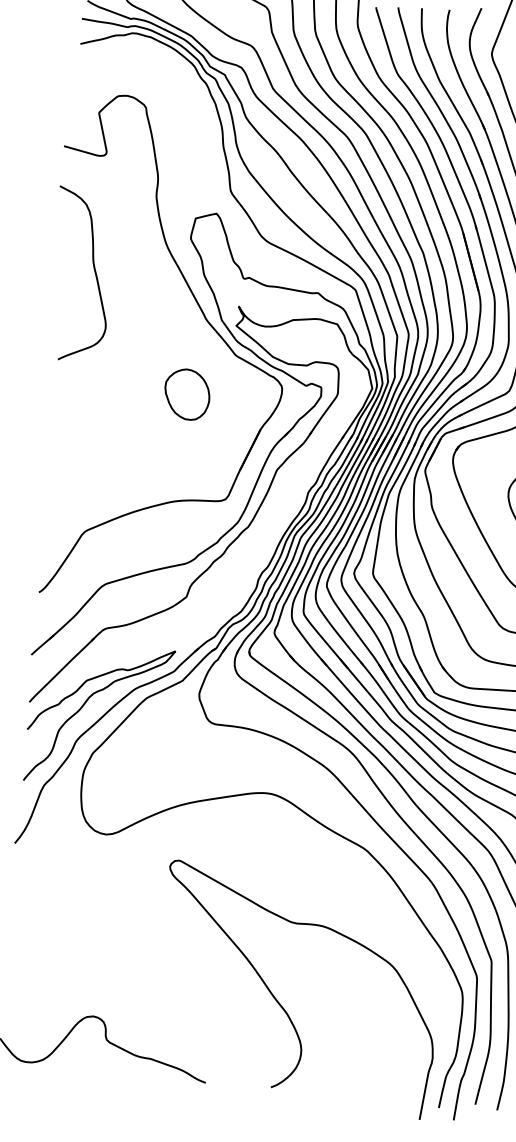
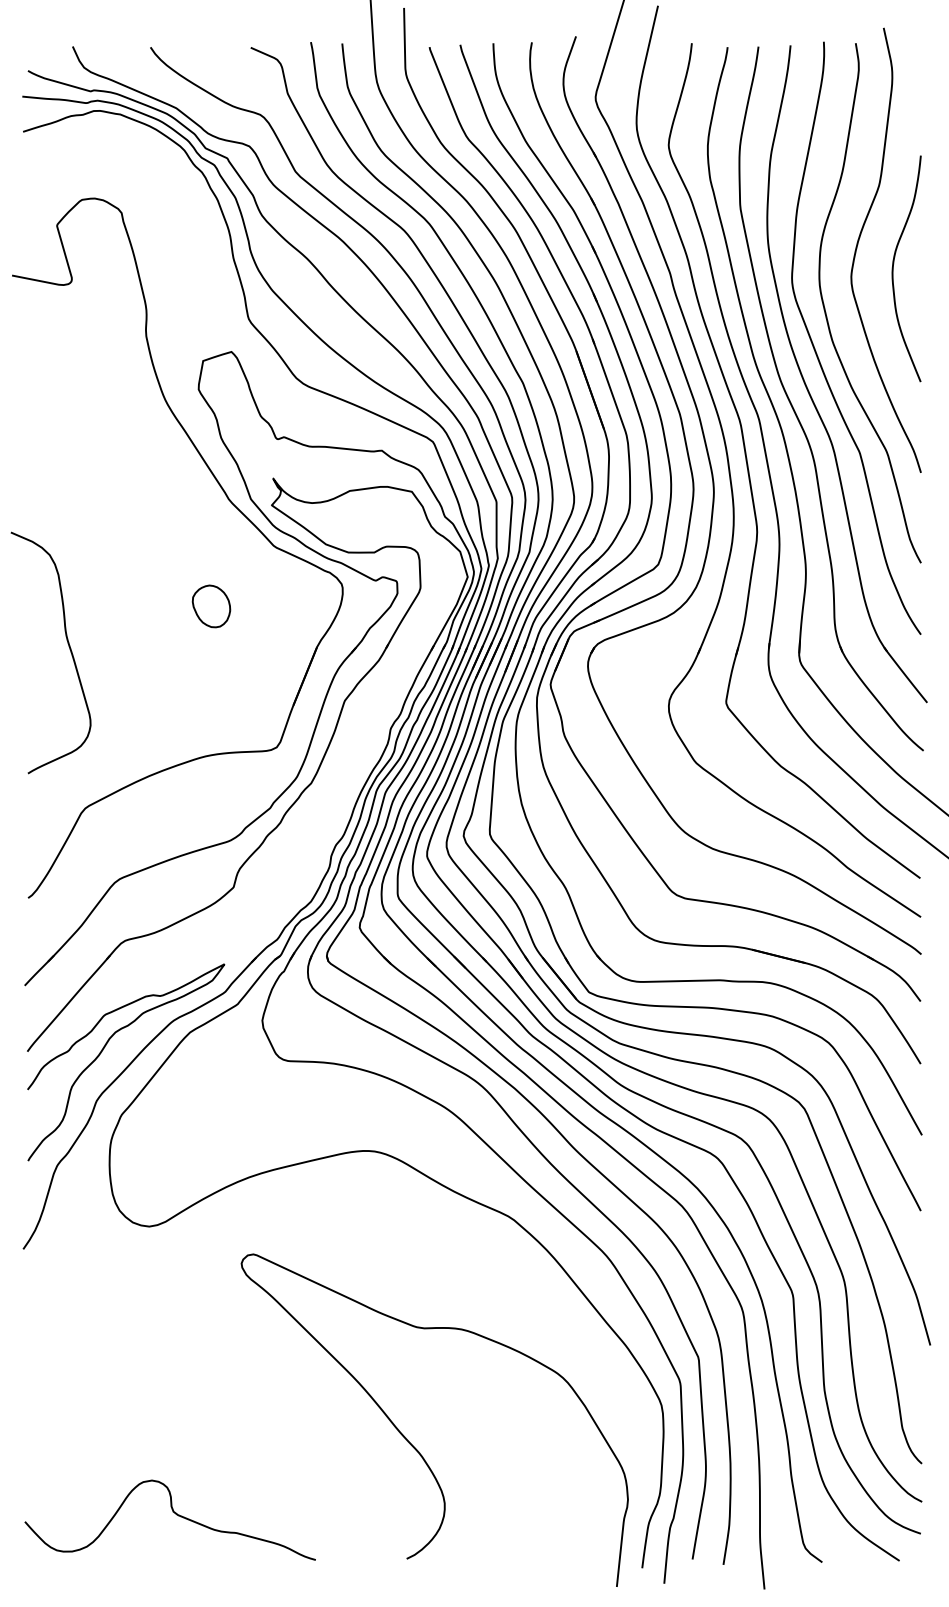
curve: (94, 271) -> (68, 646), moved
part: (187, 394) -> (211, 606), size x0.6

